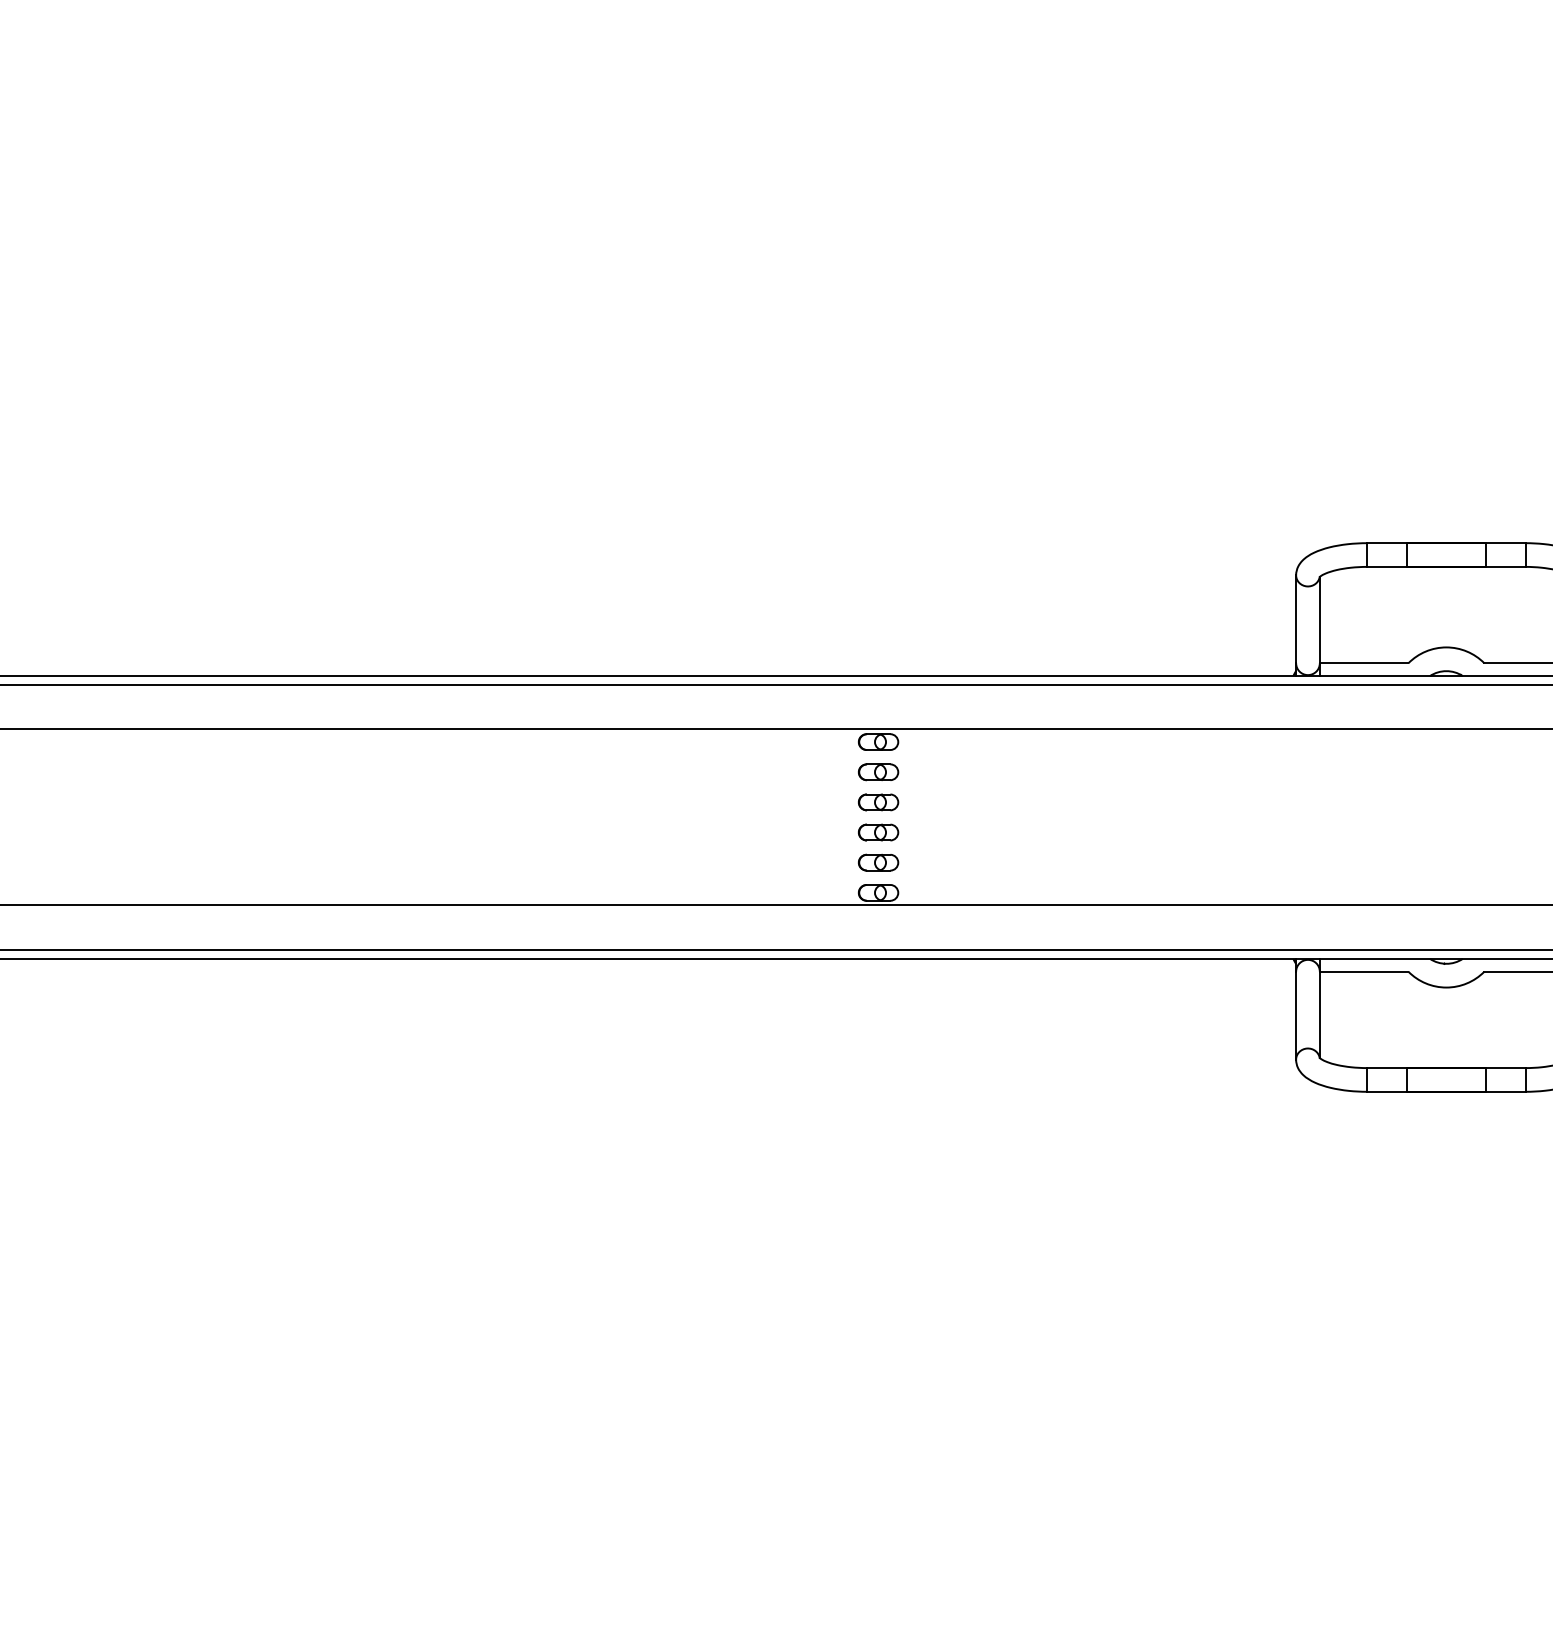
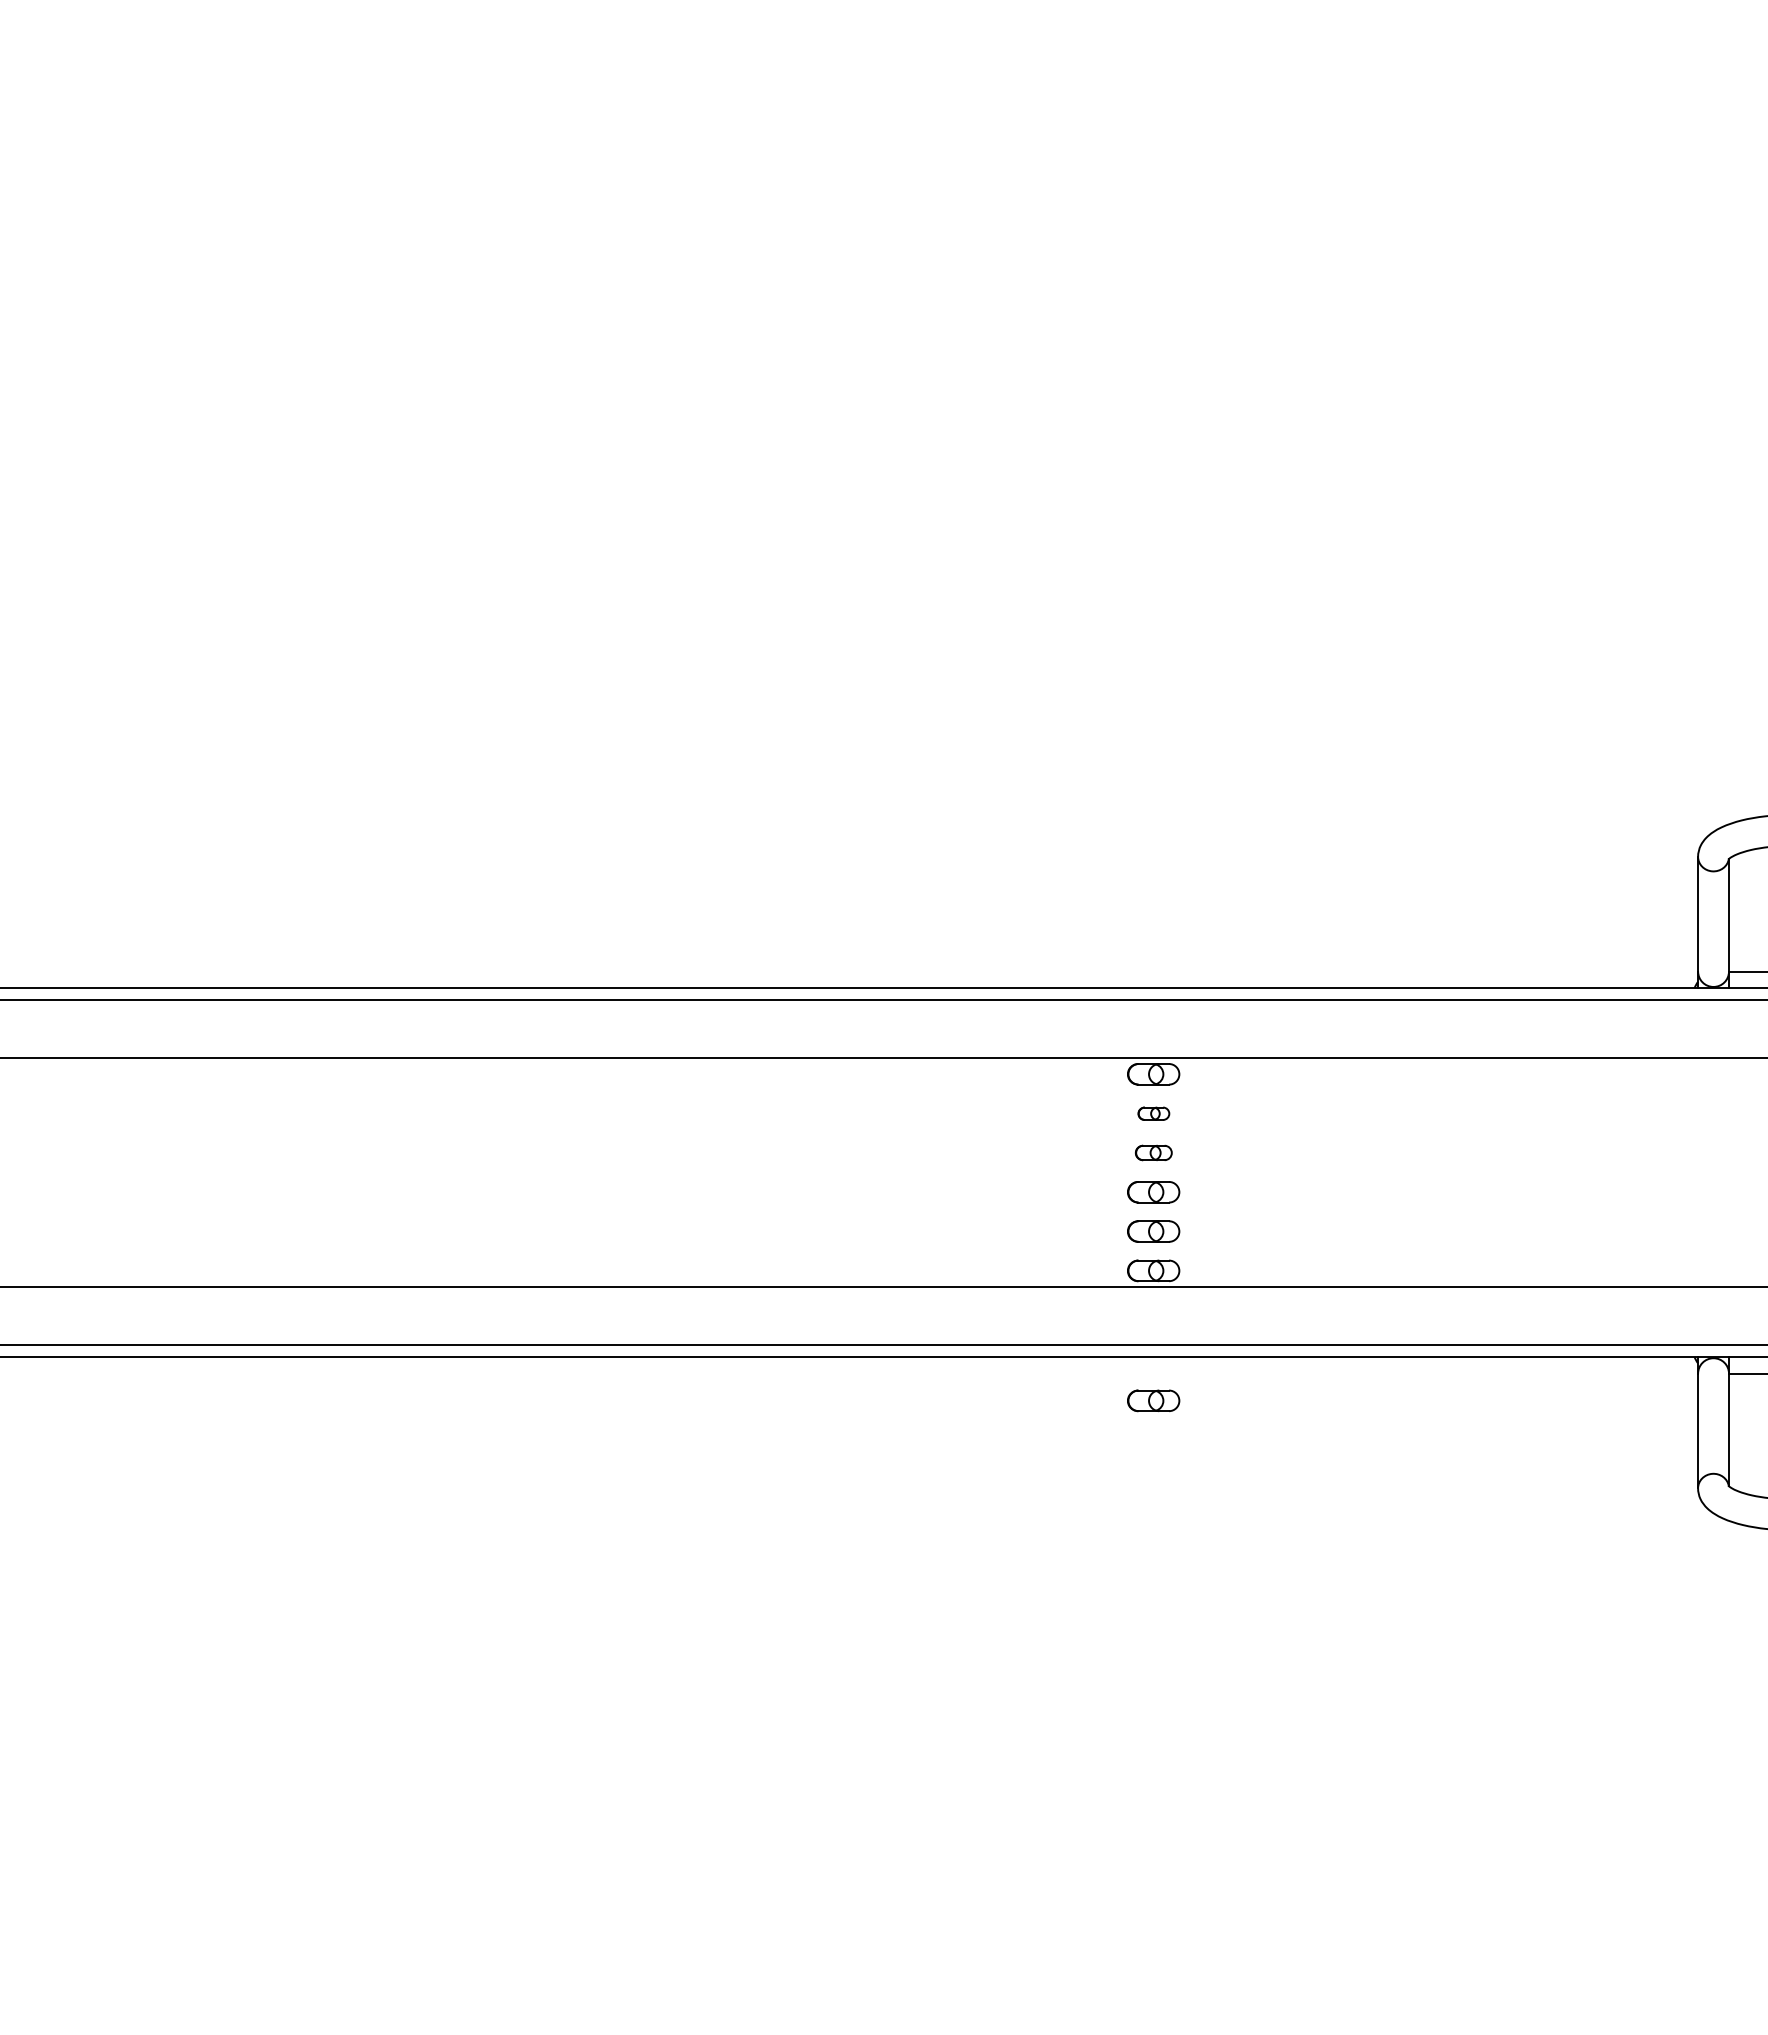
part: (878, 772) -> (1153, 1113), size x0.6
part: (878, 802) -> (1153, 1153), size x0.7
part: (878, 992) -> (1153, 1400), added

